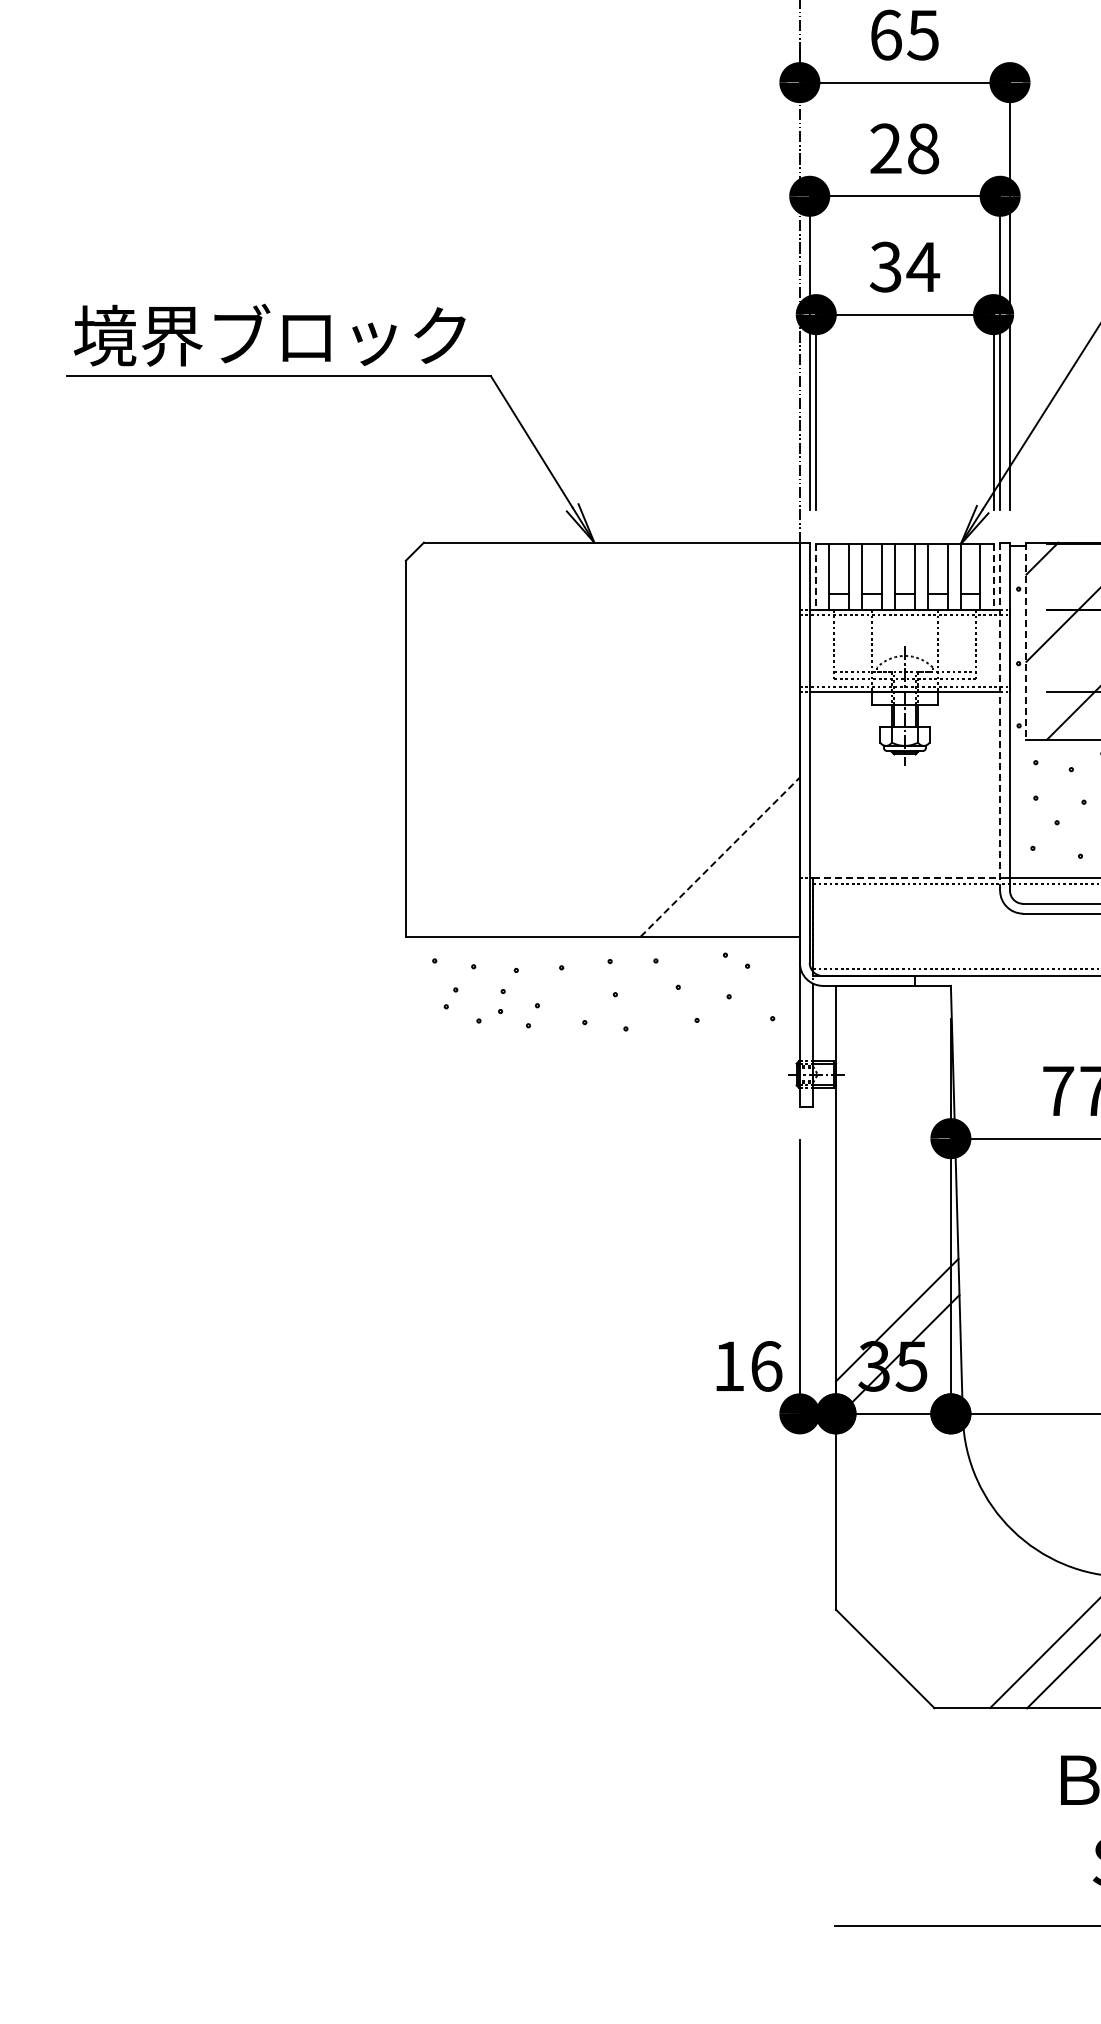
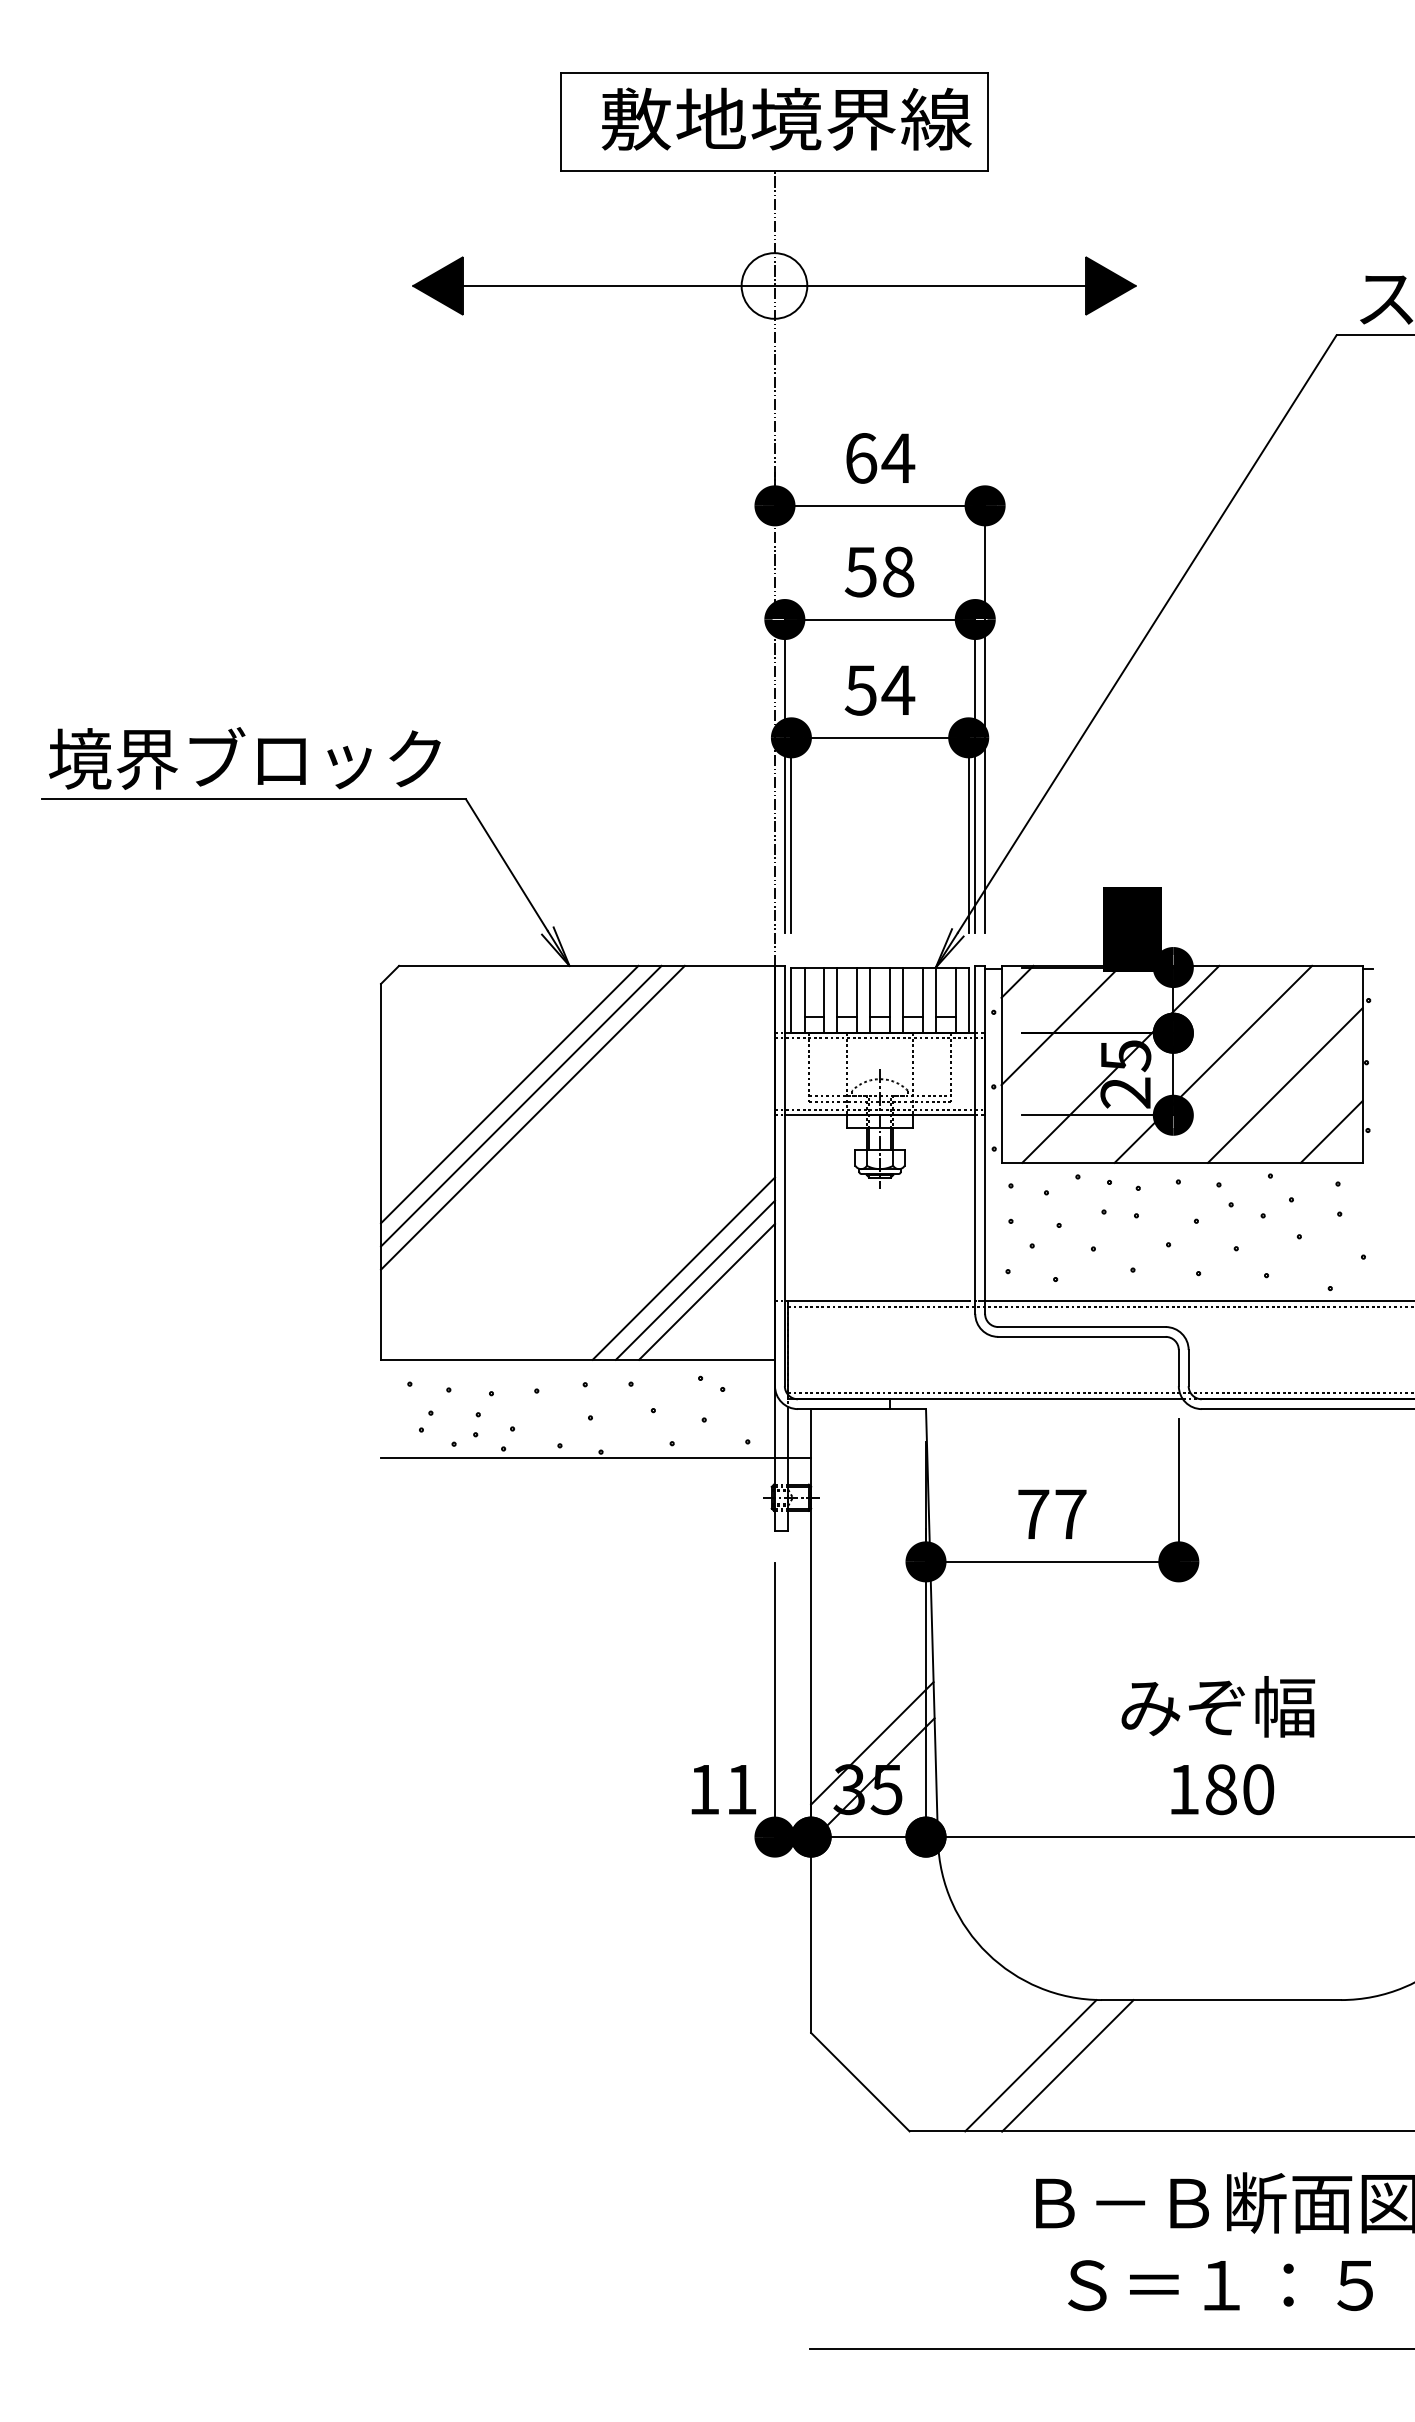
text: (923, 35) -> (898, 458), 65 -> 64
text: (885, 148) -> (860, 571), 28 -> 58
text: (885, 267) -> (860, 690), 34 -> 54
line: (816, 577) -> (791, 1000), dashed -> solid
line: (993, 577) -> (968, 1000), dashed -> solid
line: (1026, 641) -> (1001, 1064), dashed -> solid
line: (534, 671) -> (509, 1094), added
line: (546, 682) -> (521, 1105), added
line: (557, 694) -> (532, 1117), added
line: (1000, 717) -> (975, 1140), dashed -> solid
line: (708, 845) -> (683, 1268), added
line: (720, 857) -> (695, 1280), dashed -> solid
line: (731, 868) -> (706, 1291), added
line: (903, 877) -> (878, 1300), dashed -> solid
line: (620, 1035) -> (595, 1458), added
text: (767, 1366) -> (742, 1789), 16 -> 11

